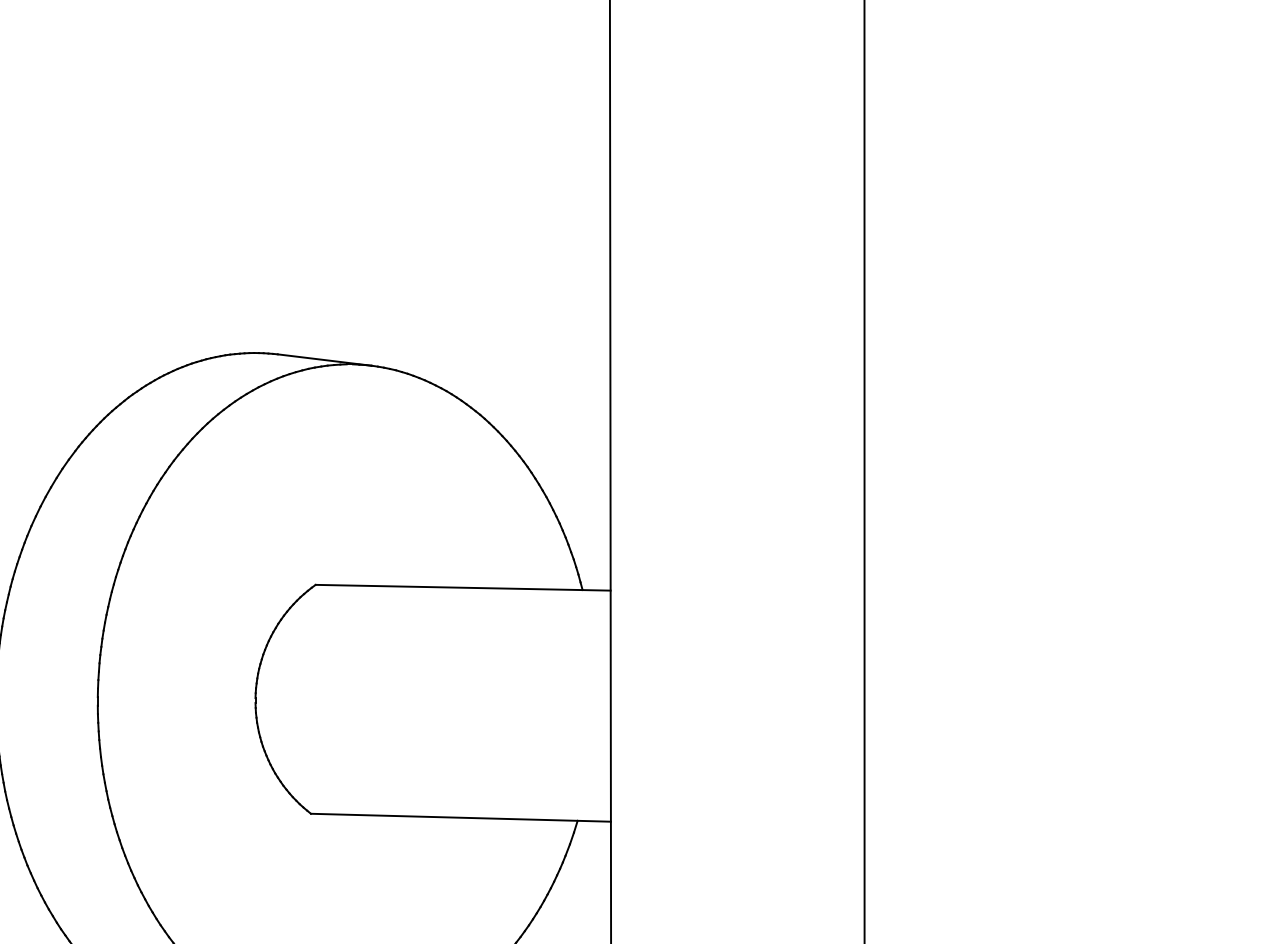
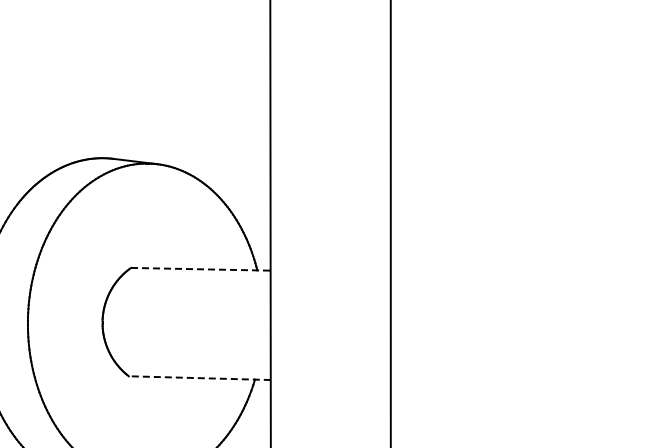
line: (462, 588) -> (200, 269), solid -> dashed
line: (460, 818) -> (199, 378), solid -> dashed

